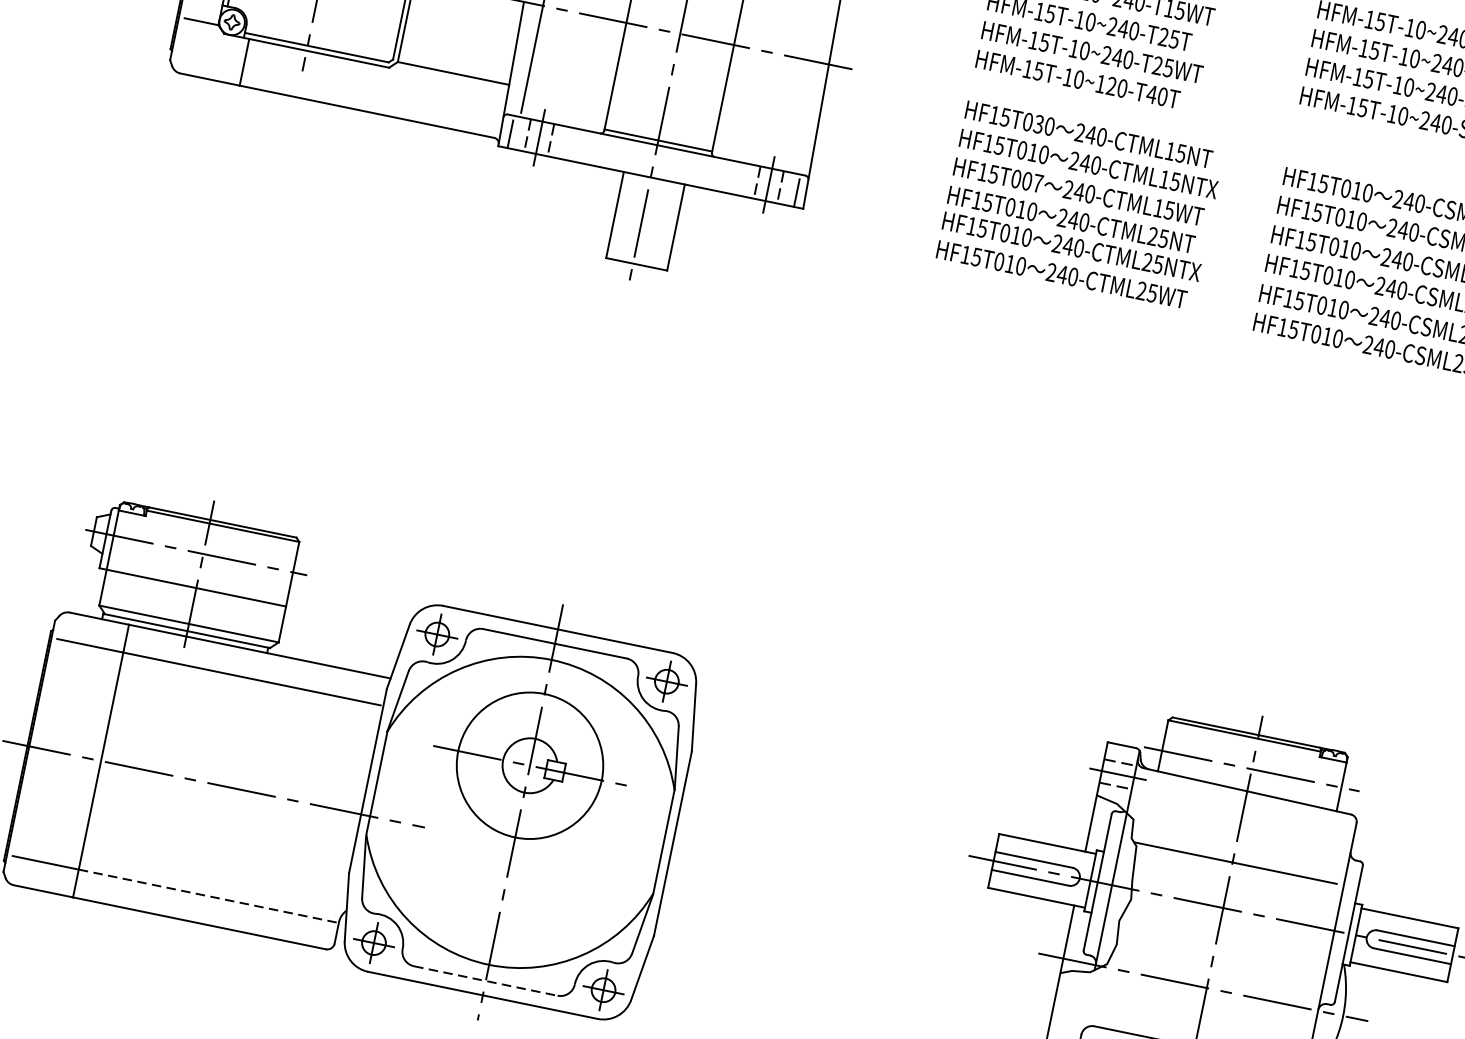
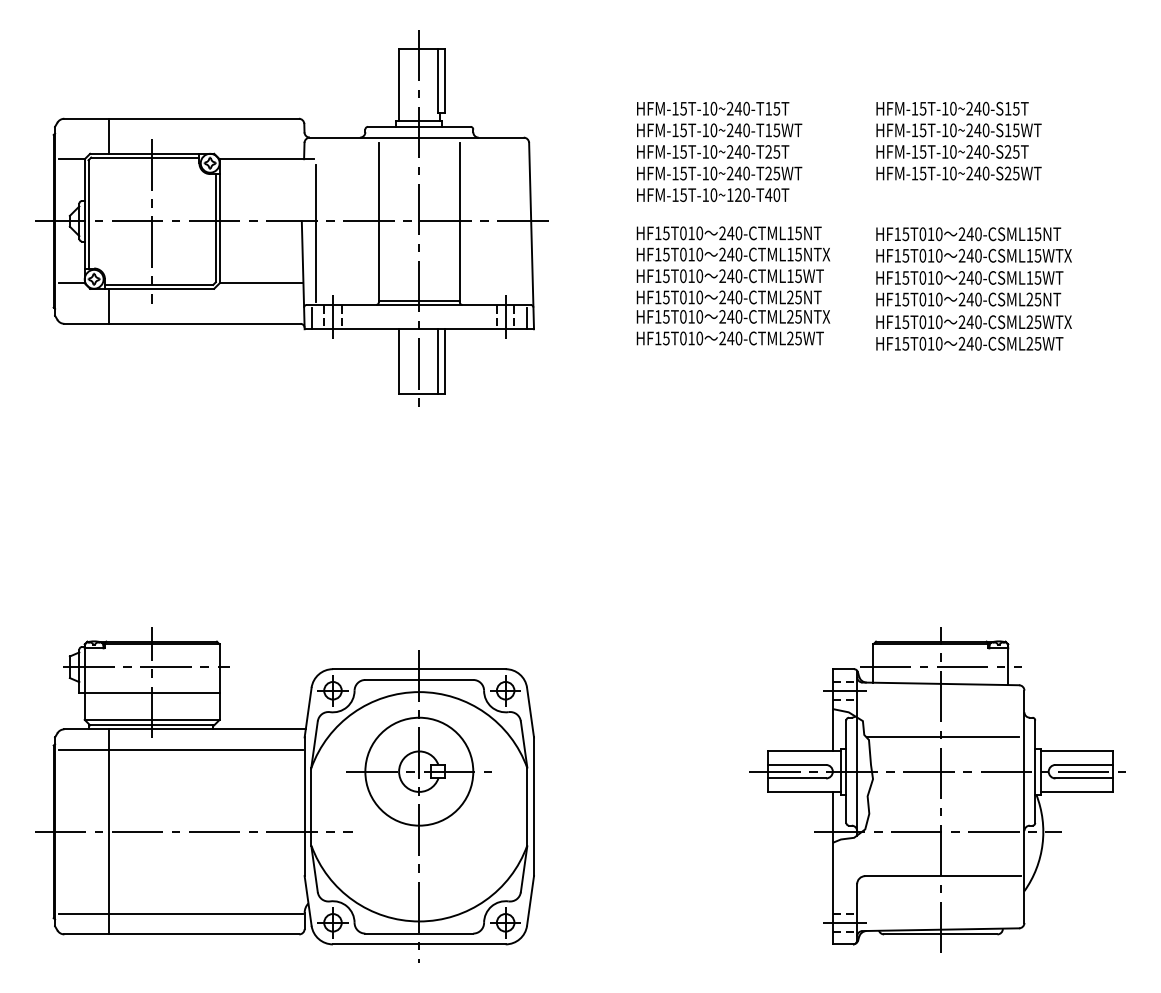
text: (1038, 124) -> (691, 233), HF15T030 -> HF15T010
text: (1032, 182) -> (695, 276), HF15T007 -> HF15T010
line: (667, 225) -> (438, 361), added
line: (208, 896) -> (206, 913), dashed -> solid
line: (486, 980) -> (419, 933), dashed -> solid

